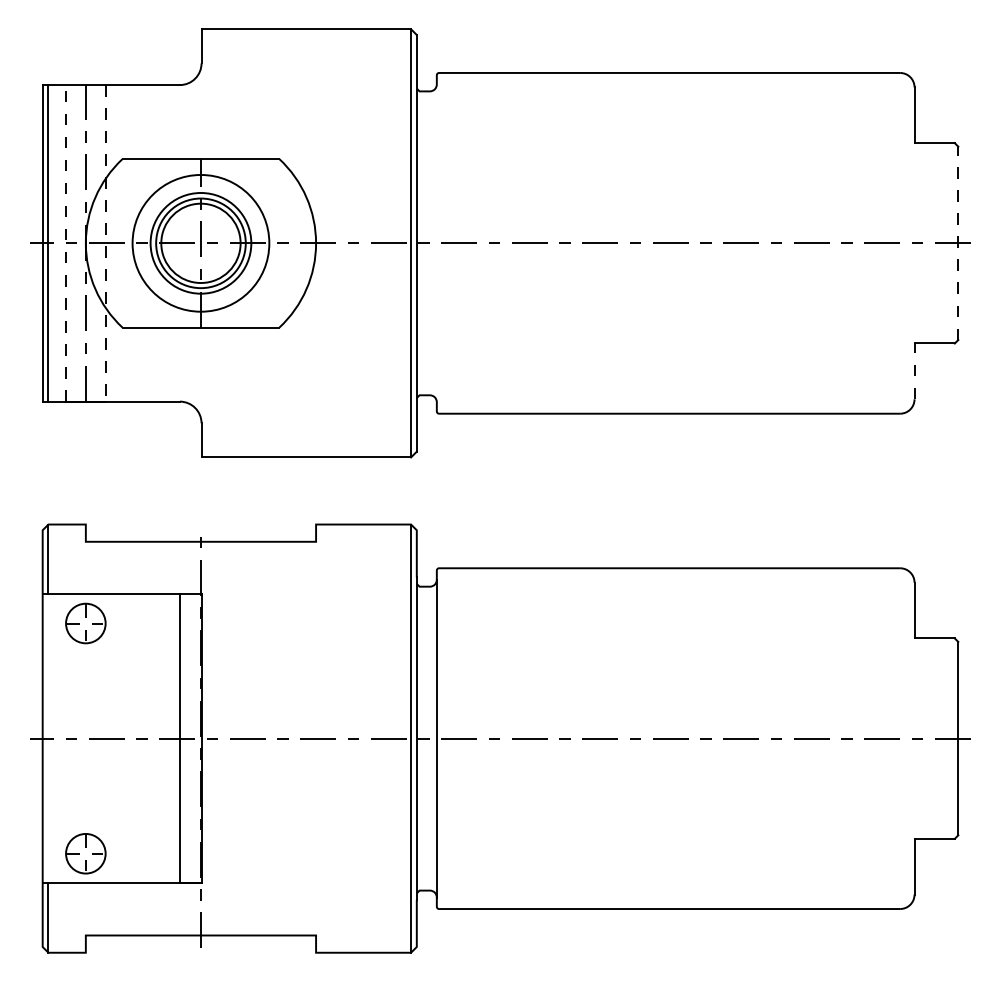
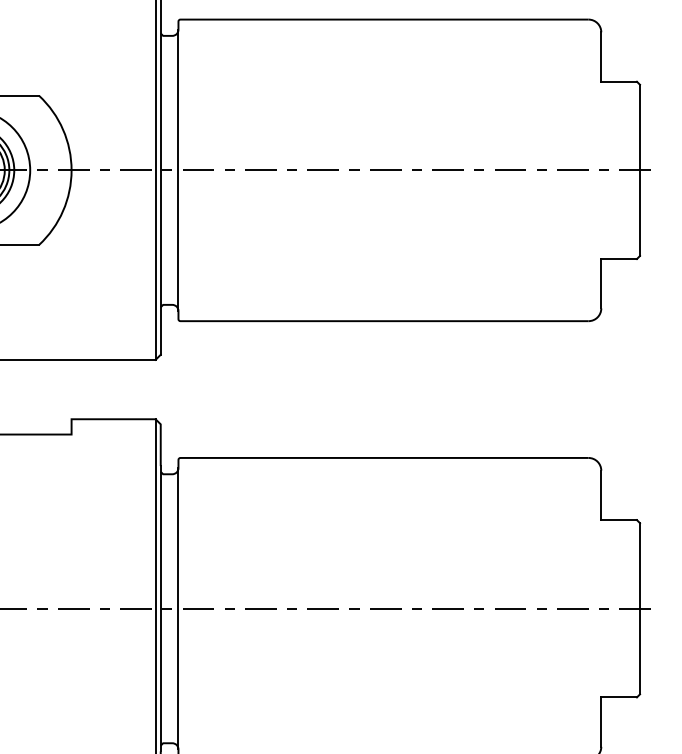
line: (436, 243) -> (178, 170), added
line: (958, 243) -> (640, 170), dashed -> solid
line: (914, 371) -> (601, 283), dashed -> solid

